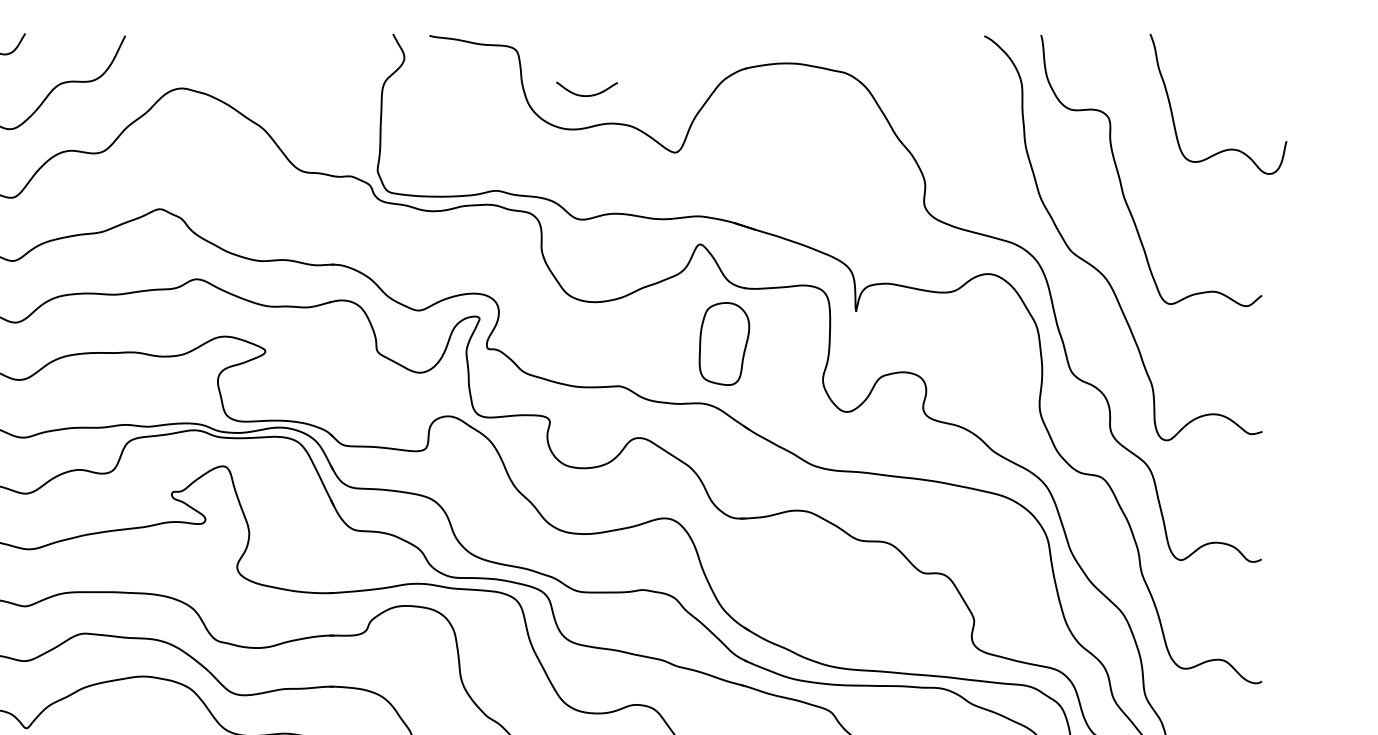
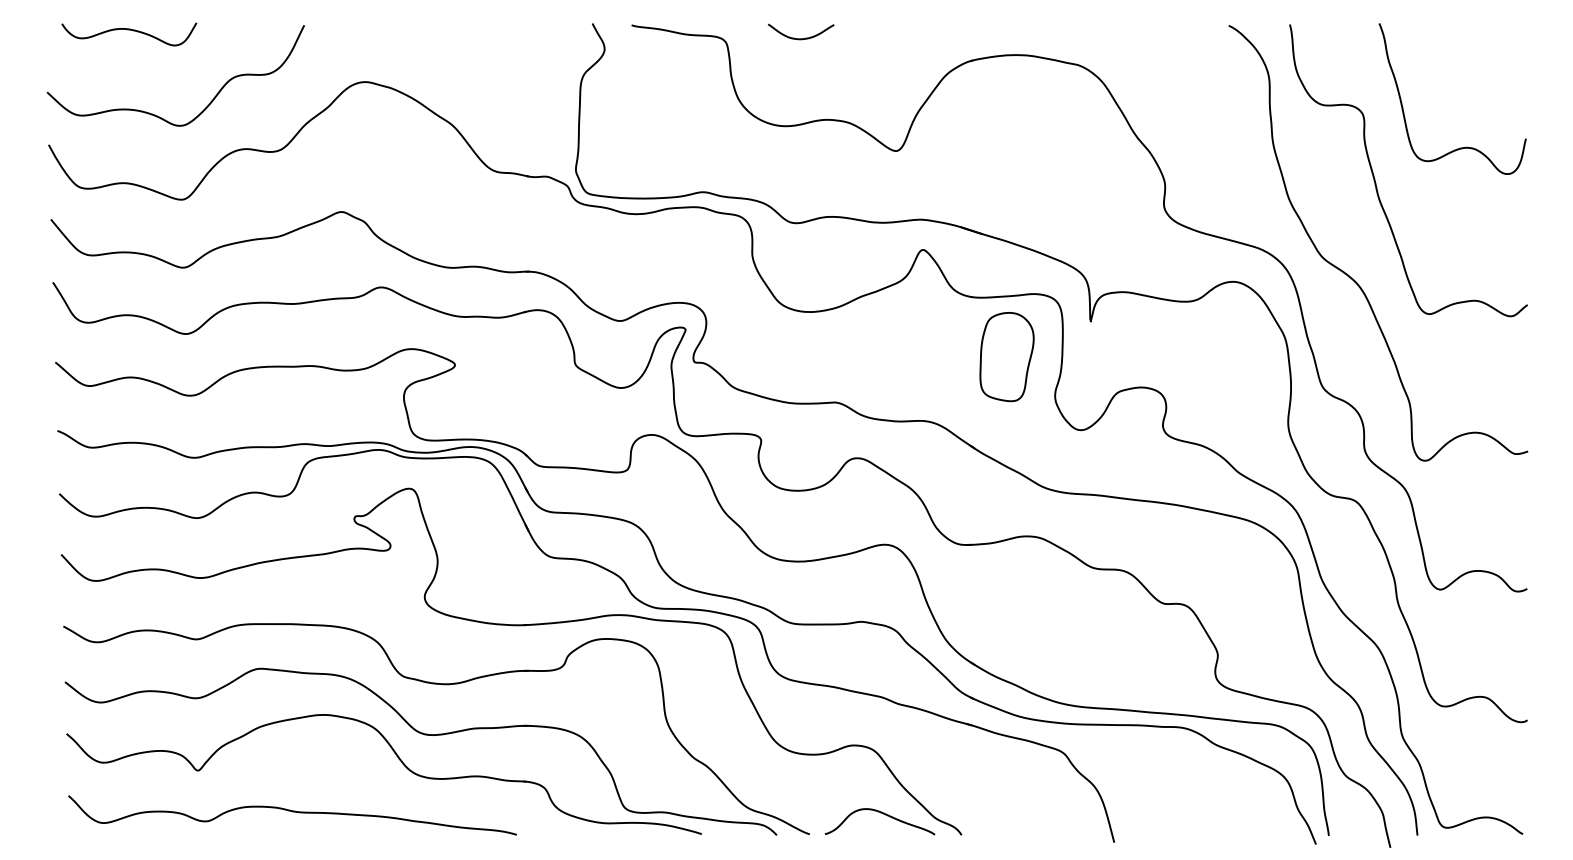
curve: (587, 95) -> (801, 38), moved
curve: (1225, 149) -> (1460, 147), moved
part: (723, 344) -> (1006, 357), moved

